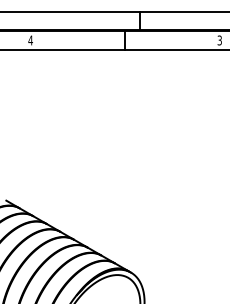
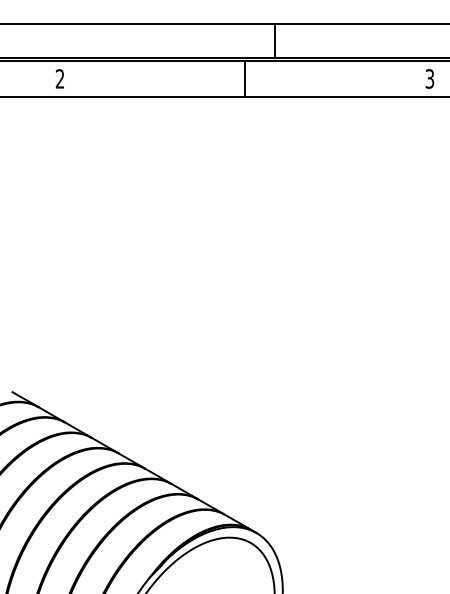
text: (30, 40) -> (59, 78), 4 -> 2

